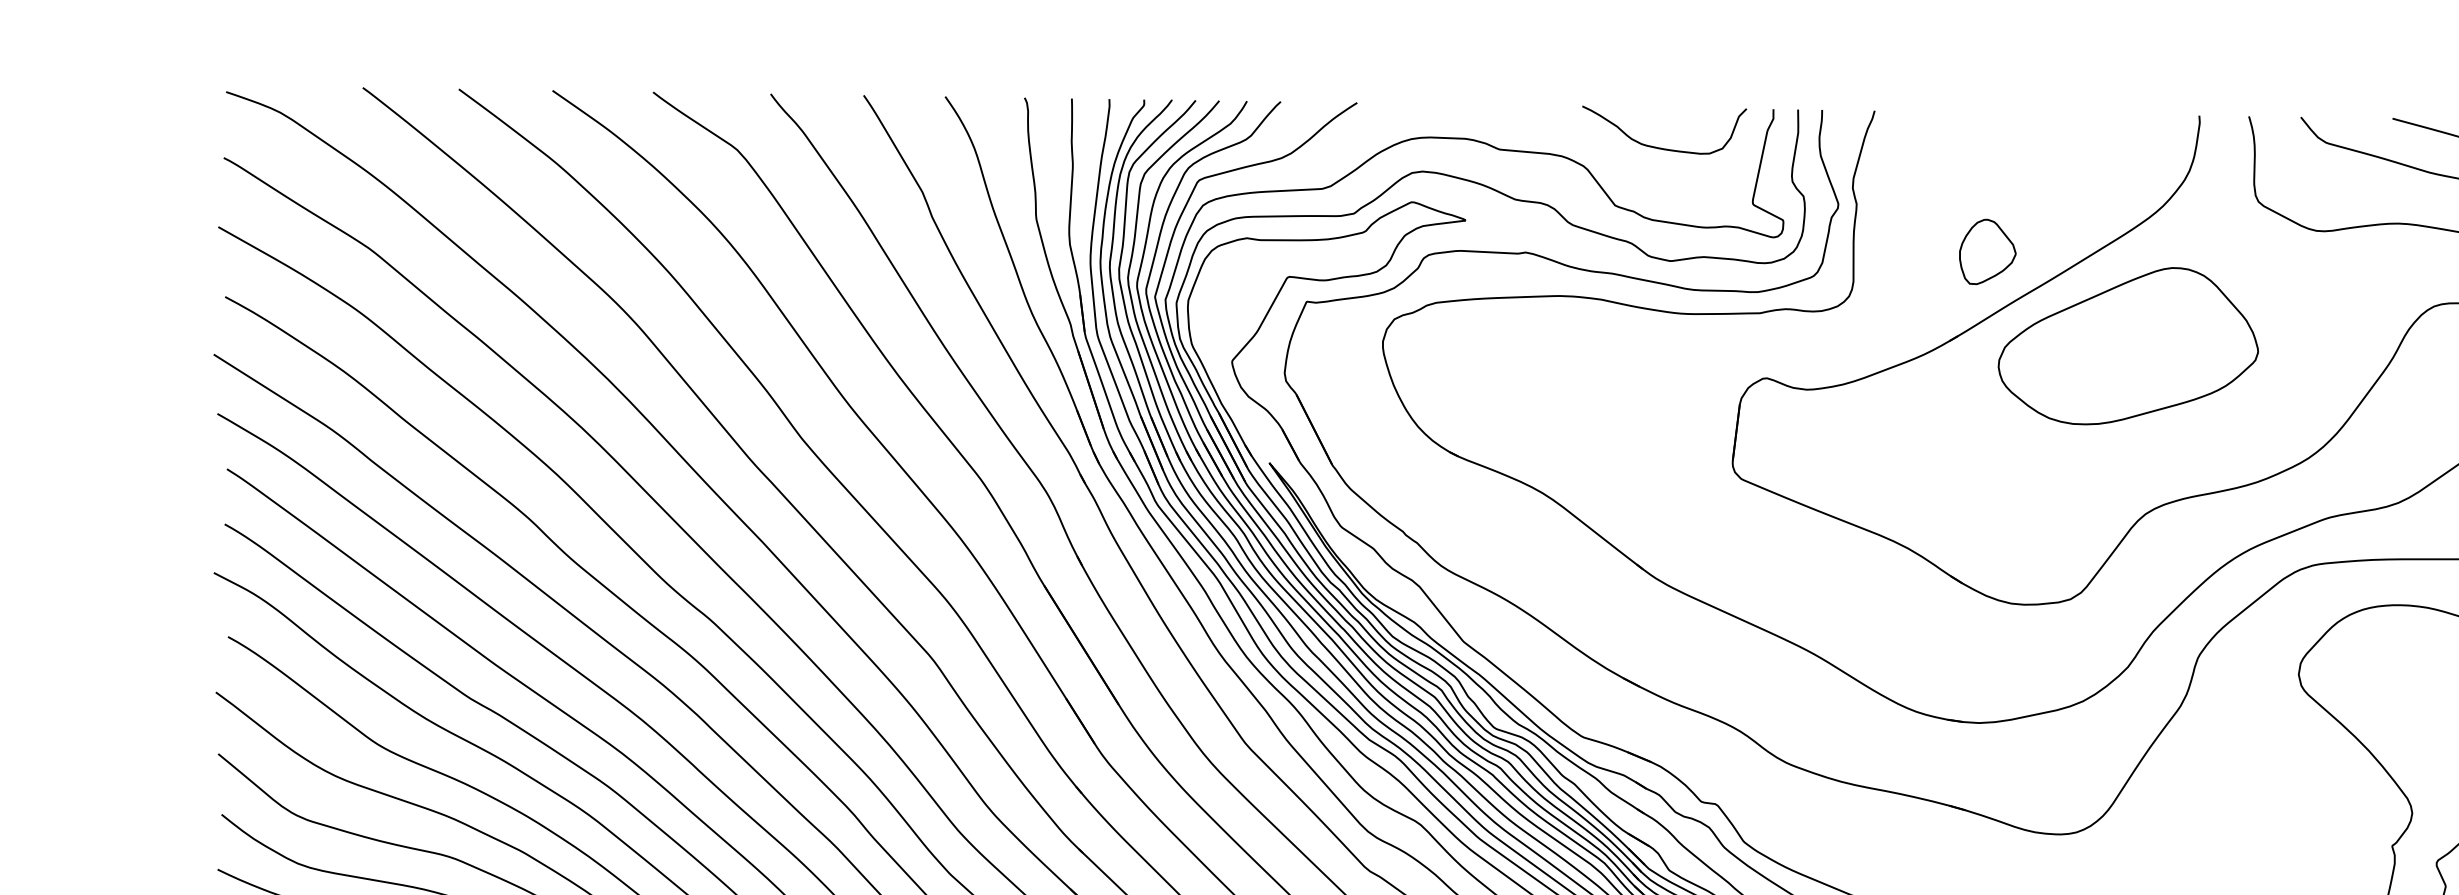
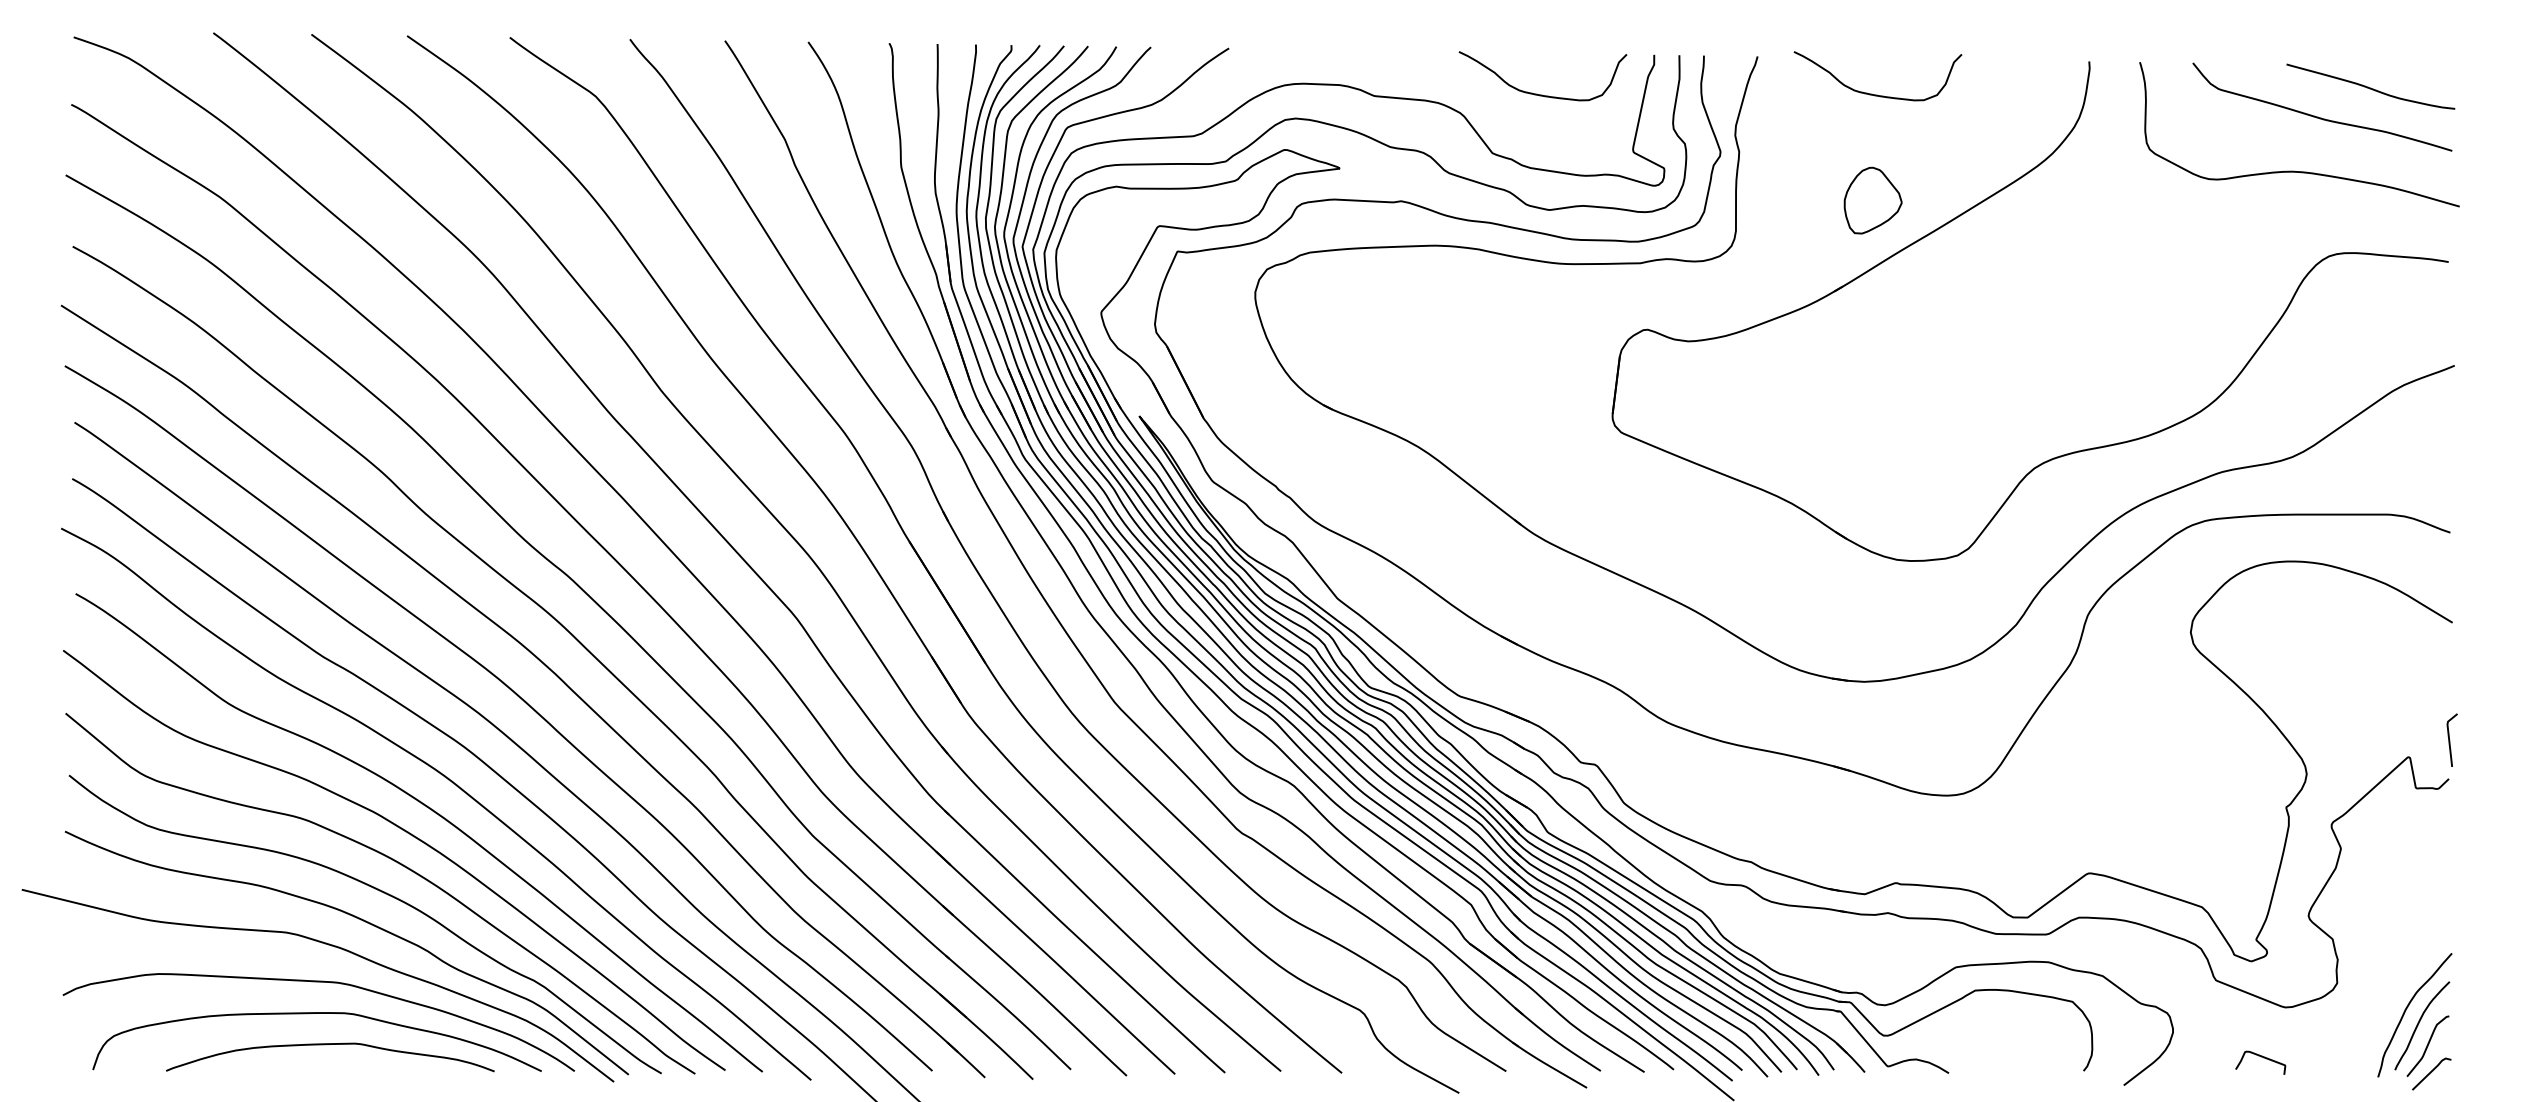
curve: (1987, 147) -> (1872, 93), added
part: (2128, 345) -> (2016, 296), removed

